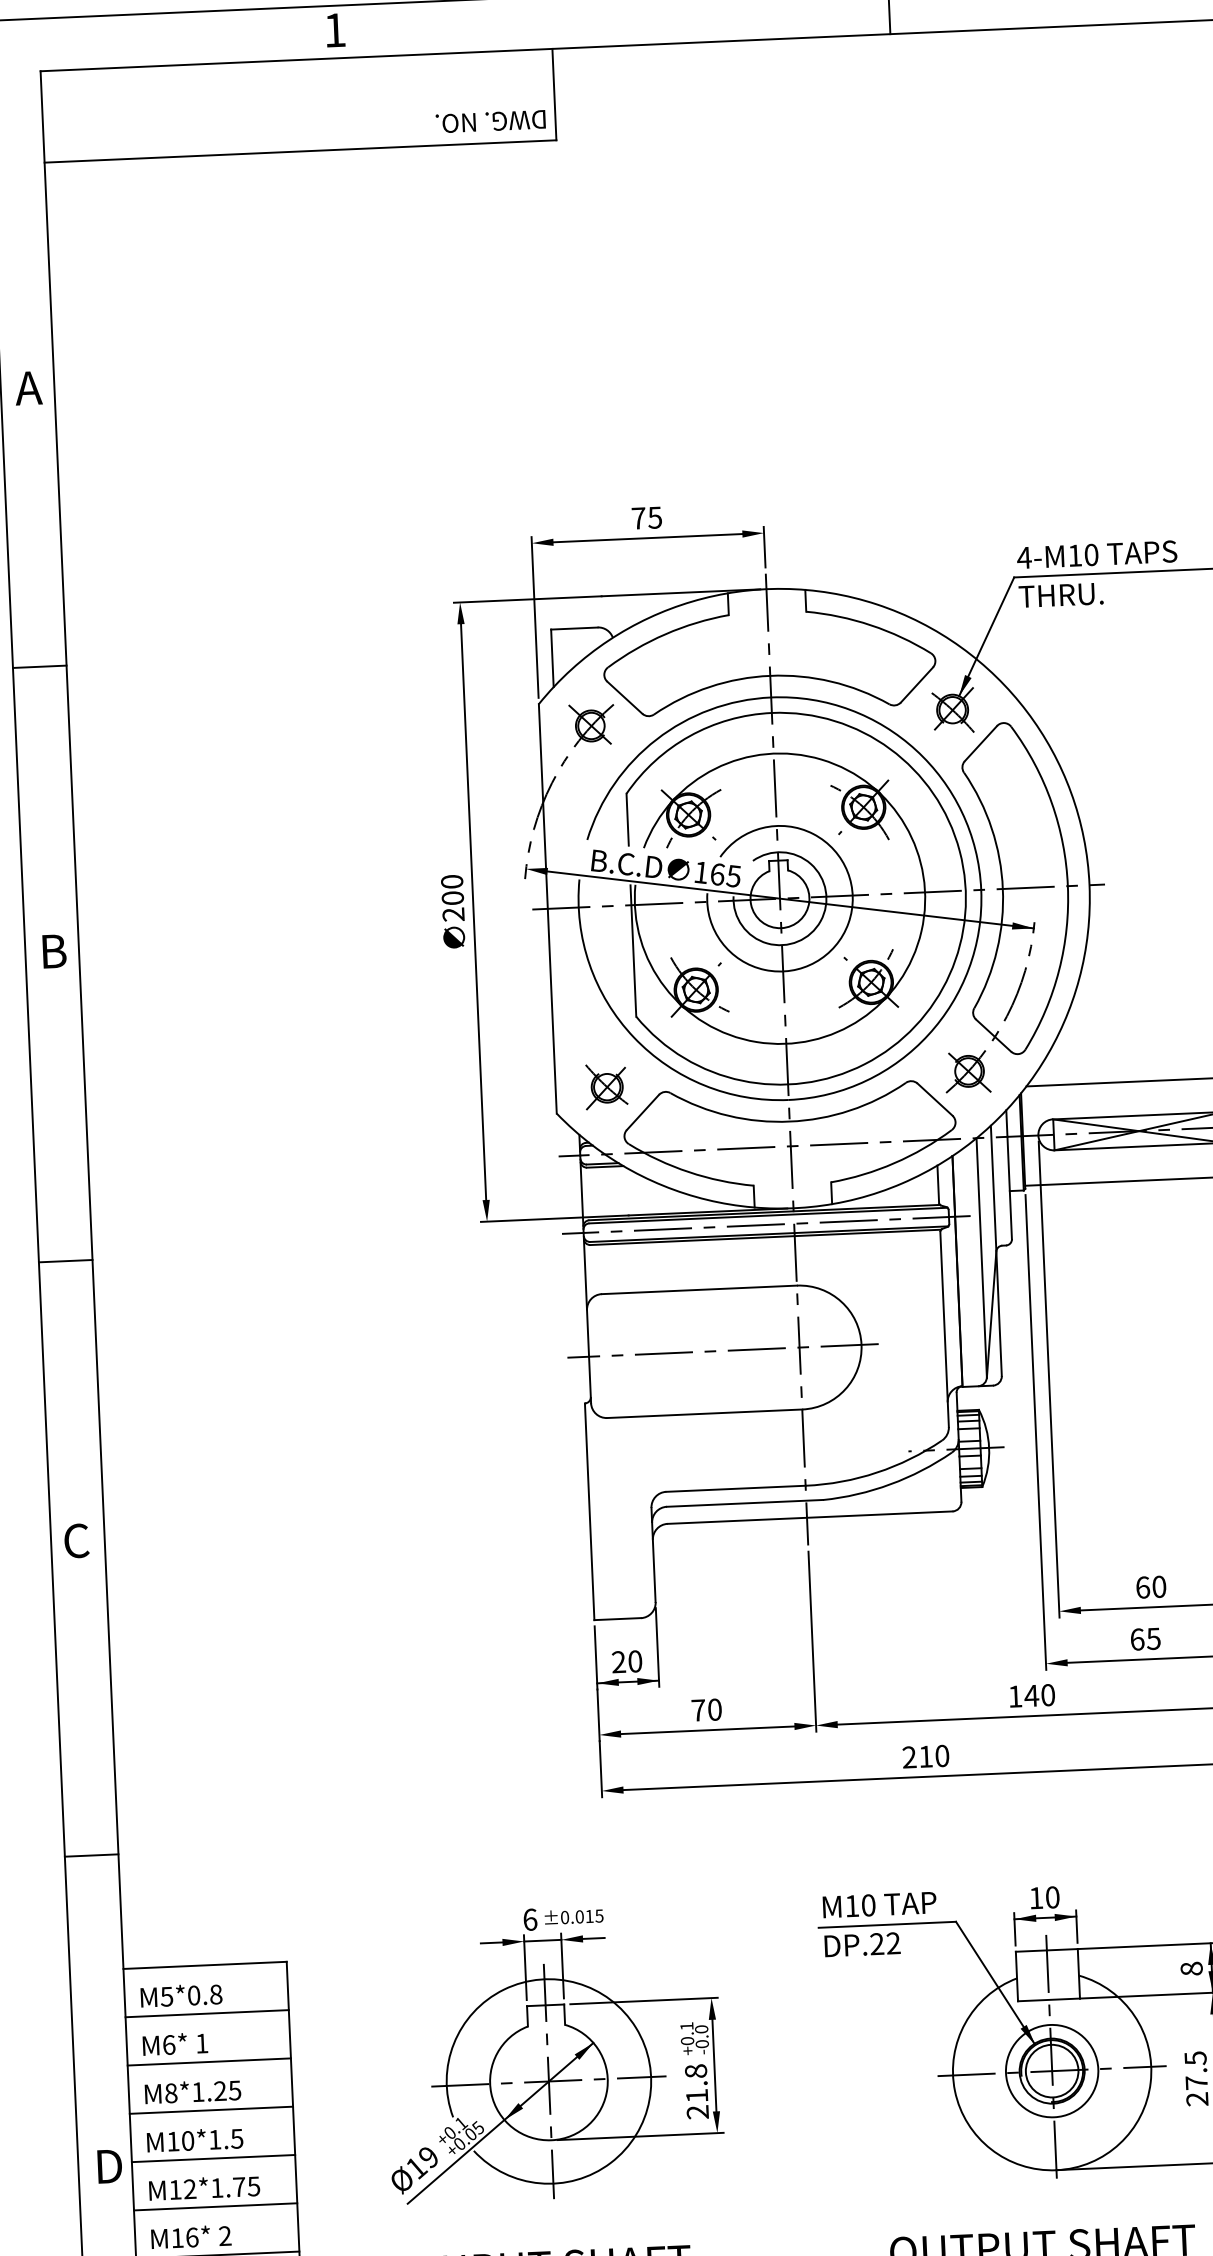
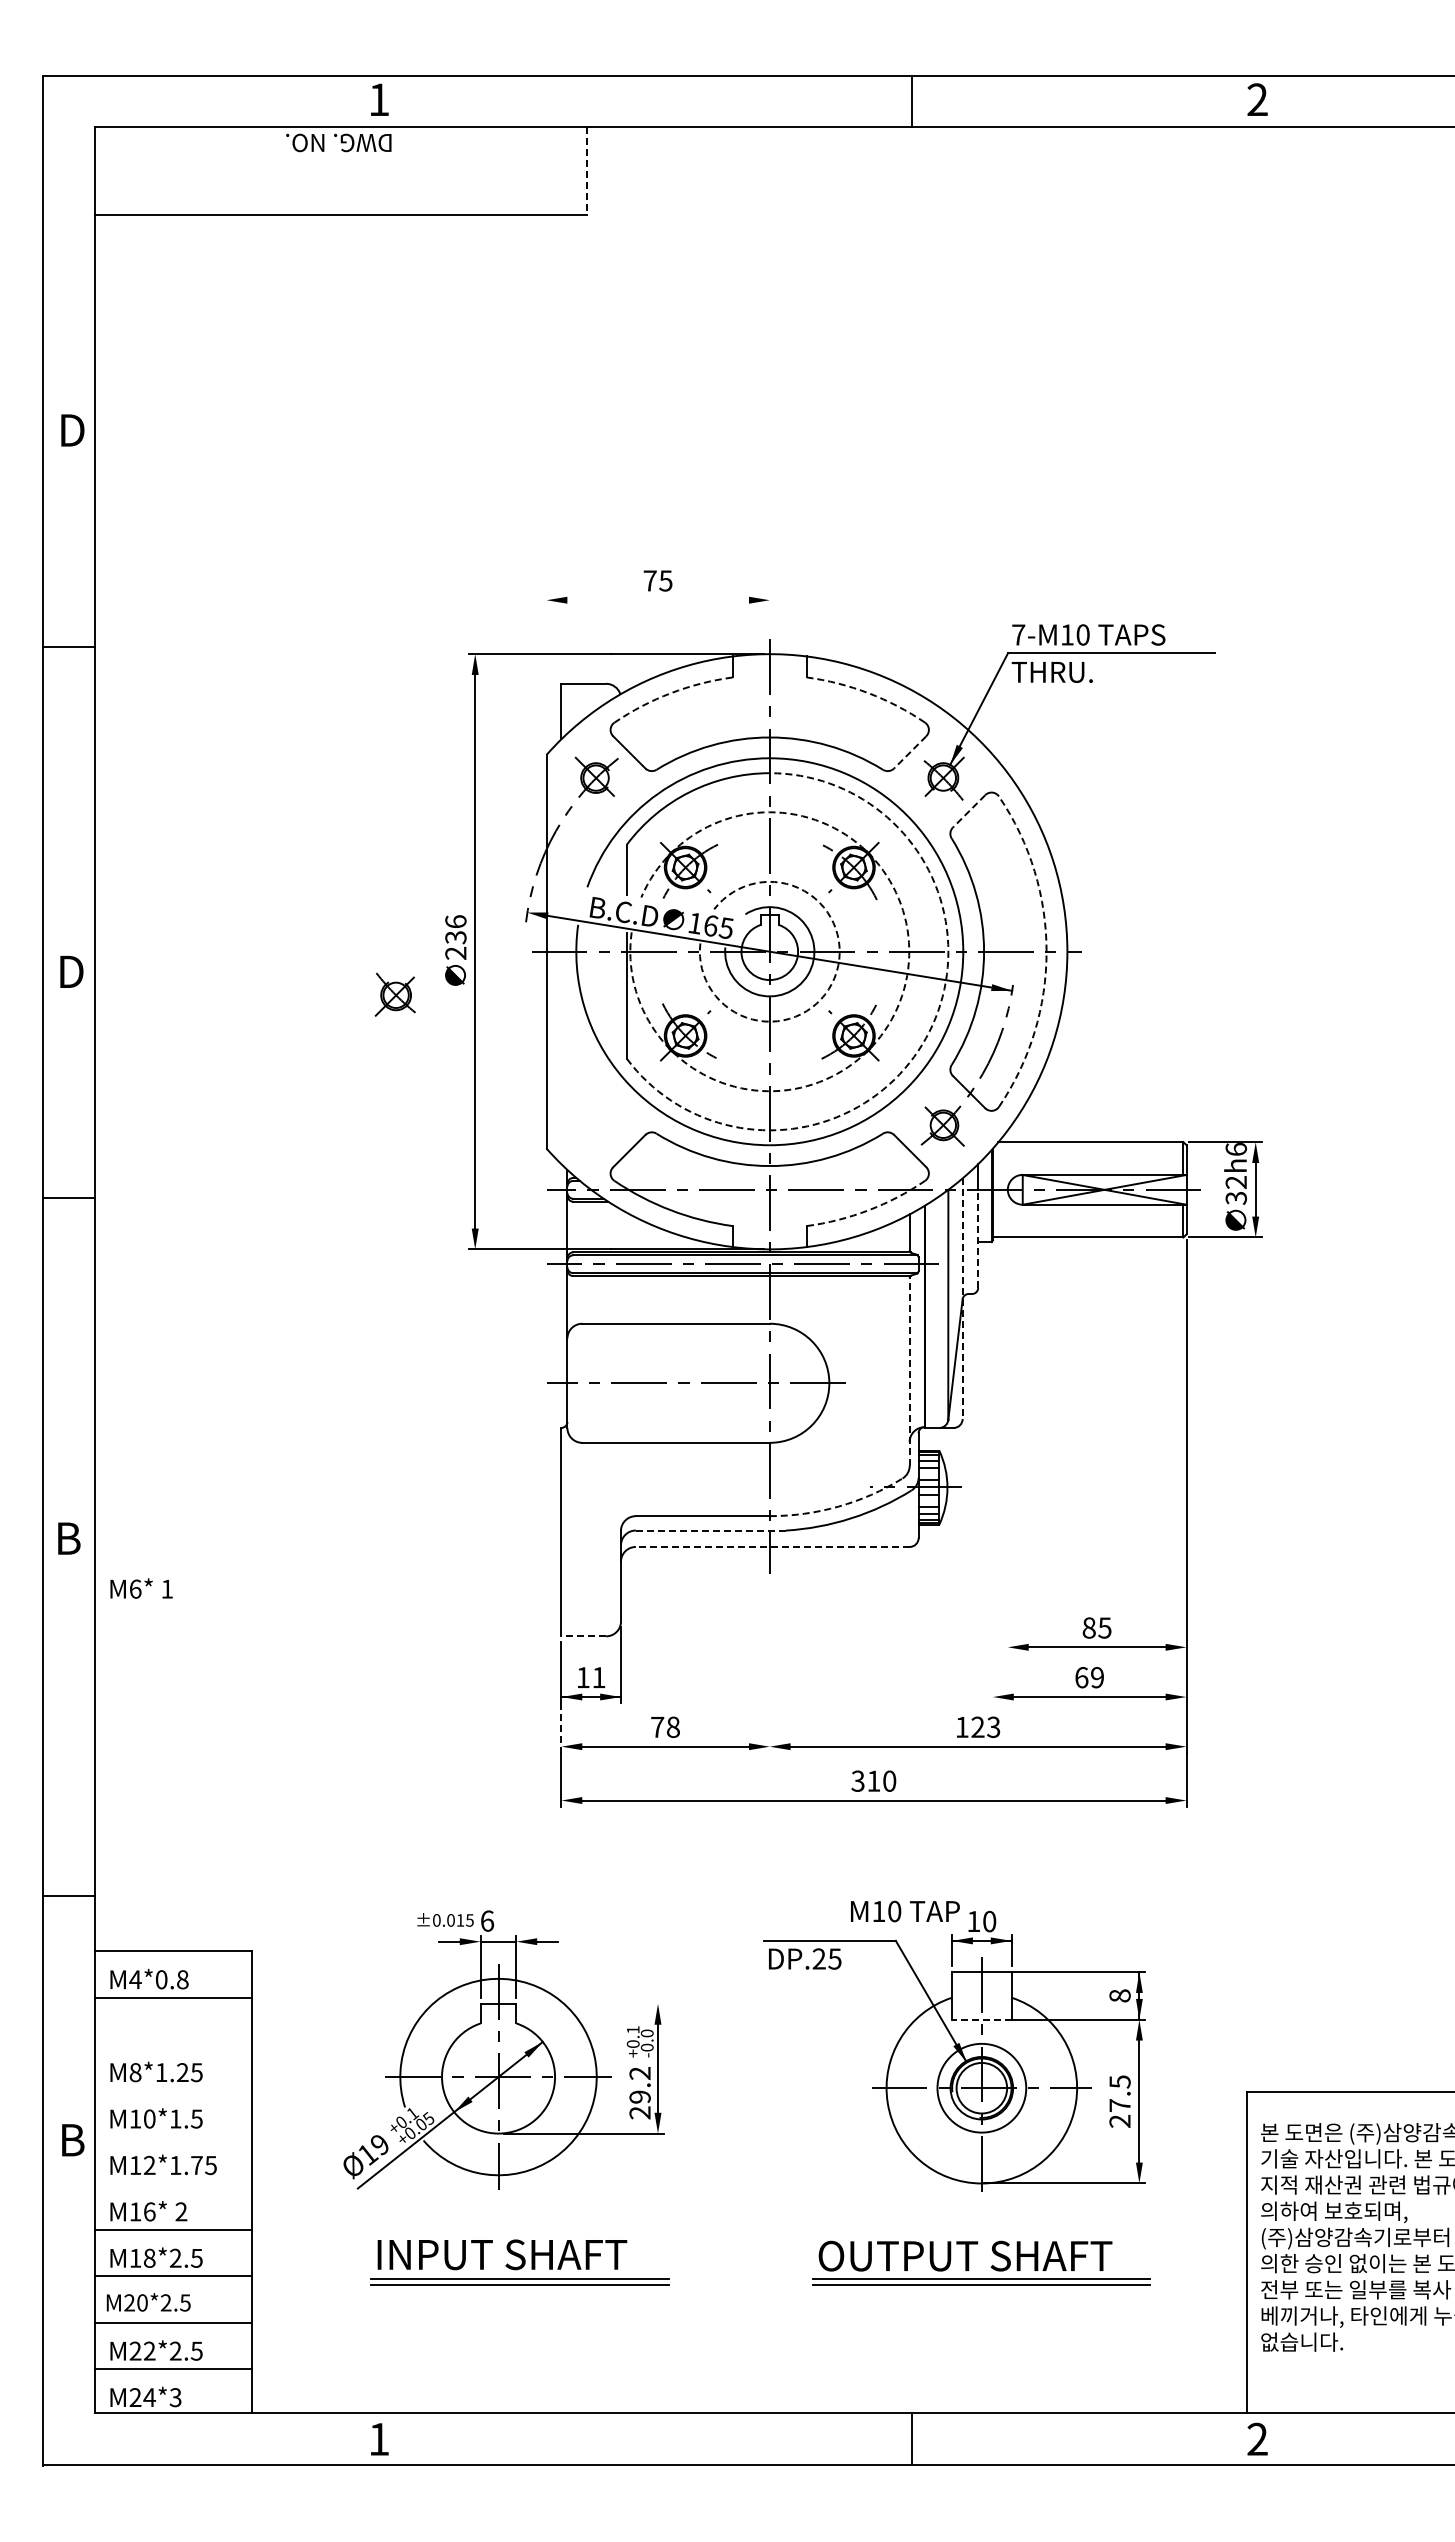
line: (554, 94) -> (587, 170), solid -> dashed
text: (490, 121) -> (338, 142), moved
text: (28, 388) -> (70, 430), A -> D
line: (647, 538) -> (657, 600), removed
line: (764, 546) -> (769, 613), removed
text: (1024, 557) -> (1018, 634), 4-M10 -> 7-M10
line: (535, 617) -> (546, 671), removed
arc: (870, 625) -> (868, 693), solid -> dashed
arc: (664, 634) -> (670, 693), solid -> dashed
line: (39, 667) -> (68, 647), moved
line: (917, 685) -> (910, 752), solid -> dashed
line: (981, 743) -> (969, 811), solid -> dashed
arc: (1067, 885) -> (1046, 951), solid -> dashed
text: (452, 889) -> (455, 929), 200 -> 236
arc: (848, 923) -> (834, 978), solid -> dashed
arc: (921, 930) -> (904, 988), solid -> dashed
text: (56, 950) -> (73, 971), B -> D
arc: (949, 974) -> (929, 1031), solid -> dashed
part: (605, 1086) -> (394, 994), moved
arc: (894, 1163) -> (868, 1210), solid -> dashed
line: (1010, 1187) -> (978, 1238), solid -> dashed
line: (996, 1251) -> (962, 1299), solid -> dashed
line: (64, 1261) -> (68, 1197), moved
line: (944, 1329) -> (909, 1372), solid -> dashed
line: (1048, 1379) -> (1007, 1424), removed
line: (1036, 1432) -> (993, 1474), removed
arc: (876, 1472) -> (838, 1506), solid -> dashed
line: (744, 1503) -> (710, 1530), solid -> dashed
line: (809, 1517) -> (772, 1546), solid -> dashed
text: (77, 1540) -> (68, 1538), C -> B
text: (1150, 1586) -> (1096, 1627), 60 -> 85
line: (617, 1619) -> (583, 1636), solid -> dashed
text: (1152, 1638) -> (1096, 1677), 65 -> 69
line: (812, 1641) -> (769, 1665), removed
text: (626, 1661) -> (590, 1677), 20 -> 11
text: (1039, 1694) -> (985, 1726), 140 -> 123
text: (715, 1709) -> (673, 1727), 70 -> 78
line: (598, 1715) -> (561, 1727), solid -> dashed
text: (908, 1757) -> (857, 1781), 210 -> 310
line: (90, 1855) -> (68, 1896), moved
text: (879, 1904) -> (905, 1911), moved
text: (574, 1916) -> (445, 1919), moved
text: (893, 1942) -> (834, 1958), DP.22 -> DP.25
text: (166, 1996) -> (135, 1979), M5*0.8 -> M4*0.8
line: (1048, 1999) -> (981, 2019), solid -> dashed
line: (643, 2000) -> (592, 2003), removed
text: (175, 2044) -> (141, 1588), moved
line: (208, 2062) -> (172, 2044), removed
text: (695, 2082) -> (639, 2084), 21.8 -> 29.2
line: (210, 2110) -> (172, 2090), removed
line: (212, 2158) -> (172, 2136), removed
text: (111, 2166) -> (75, 2140), D -> B
line: (214, 2206) -> (172, 2183), removed

